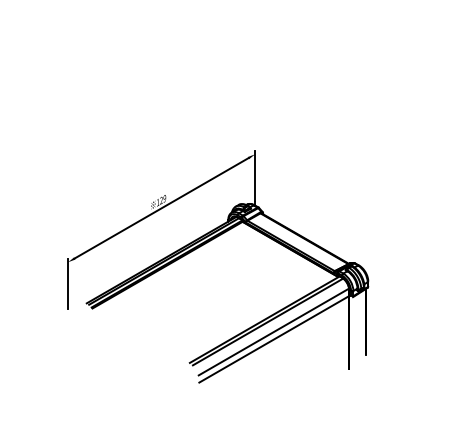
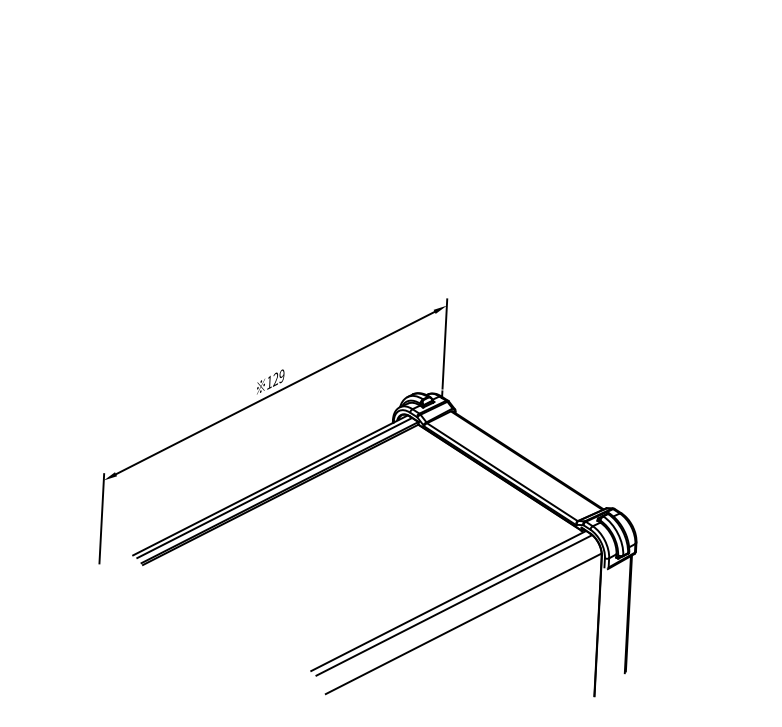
line: (274, 339) -> (464, 637), removed

